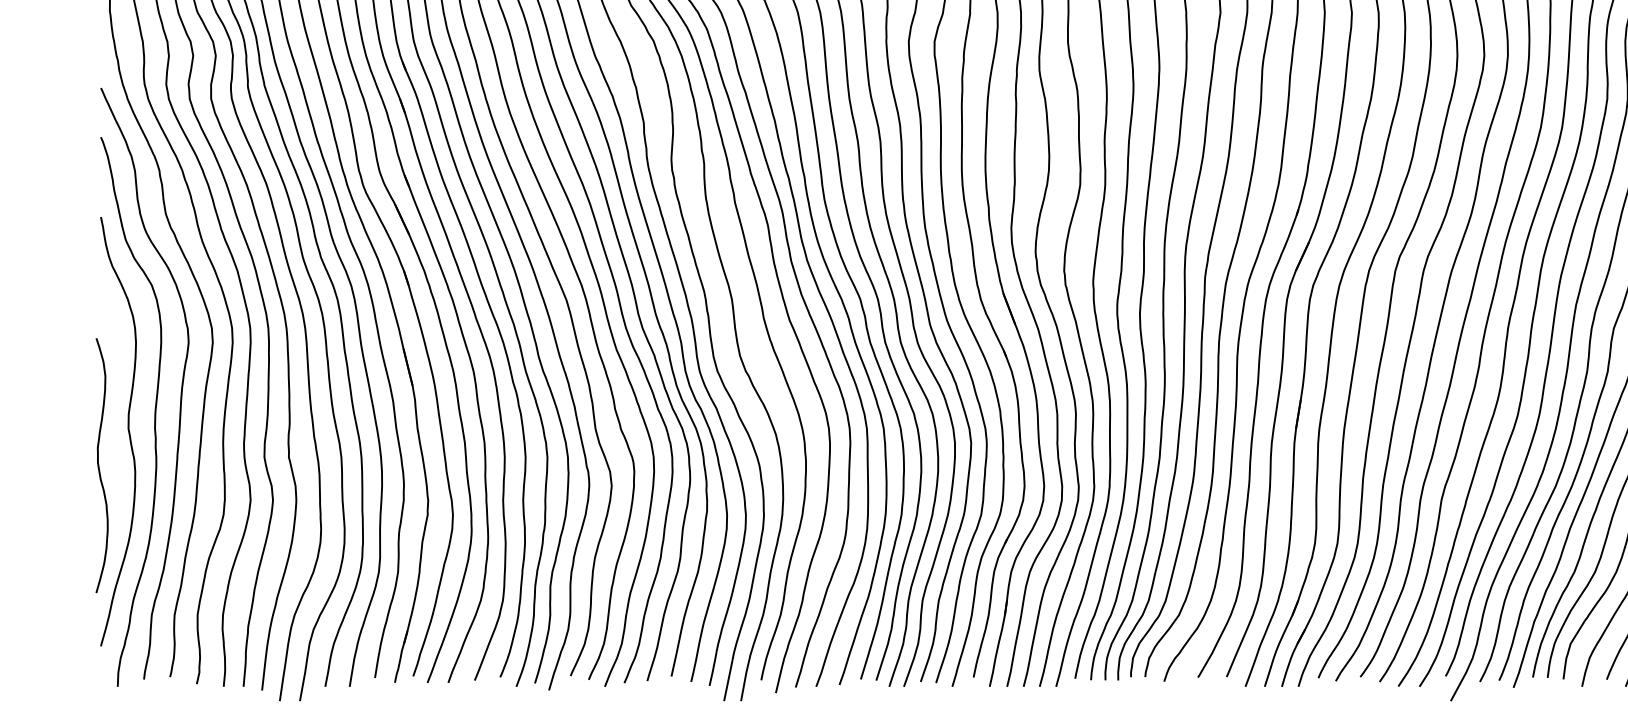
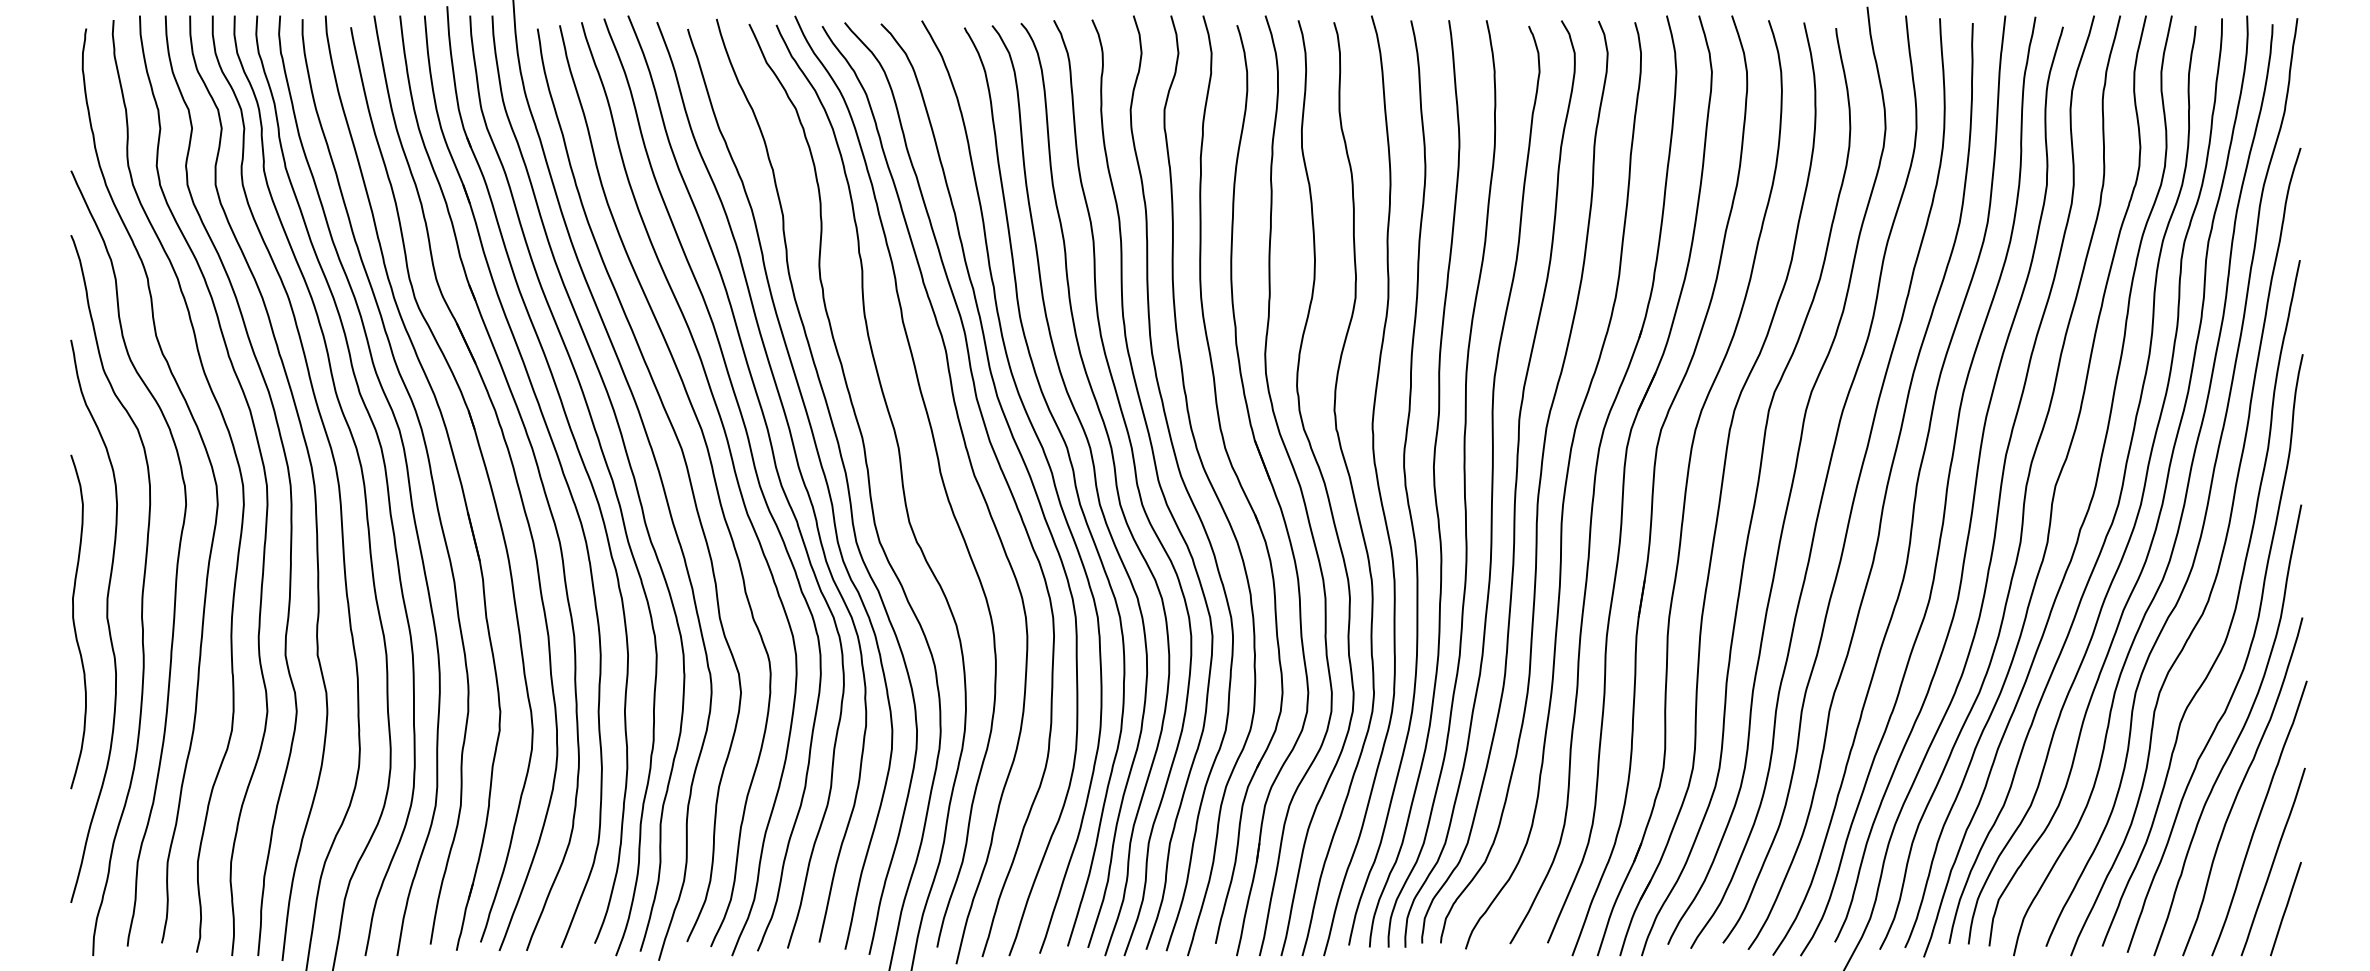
curve: (98, 465) -> (74, 621), moved

